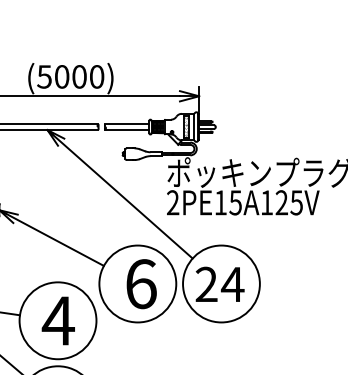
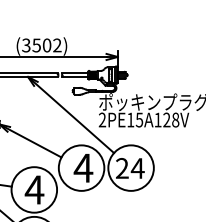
text: (70, 76) -> (41, 45), (5000) -> (3502)
text: (296, 201) -> (175, 119), 2PE15A125V -> 2PE15A128V
text: (141, 282) -> (83, 167), 6 -> 4

